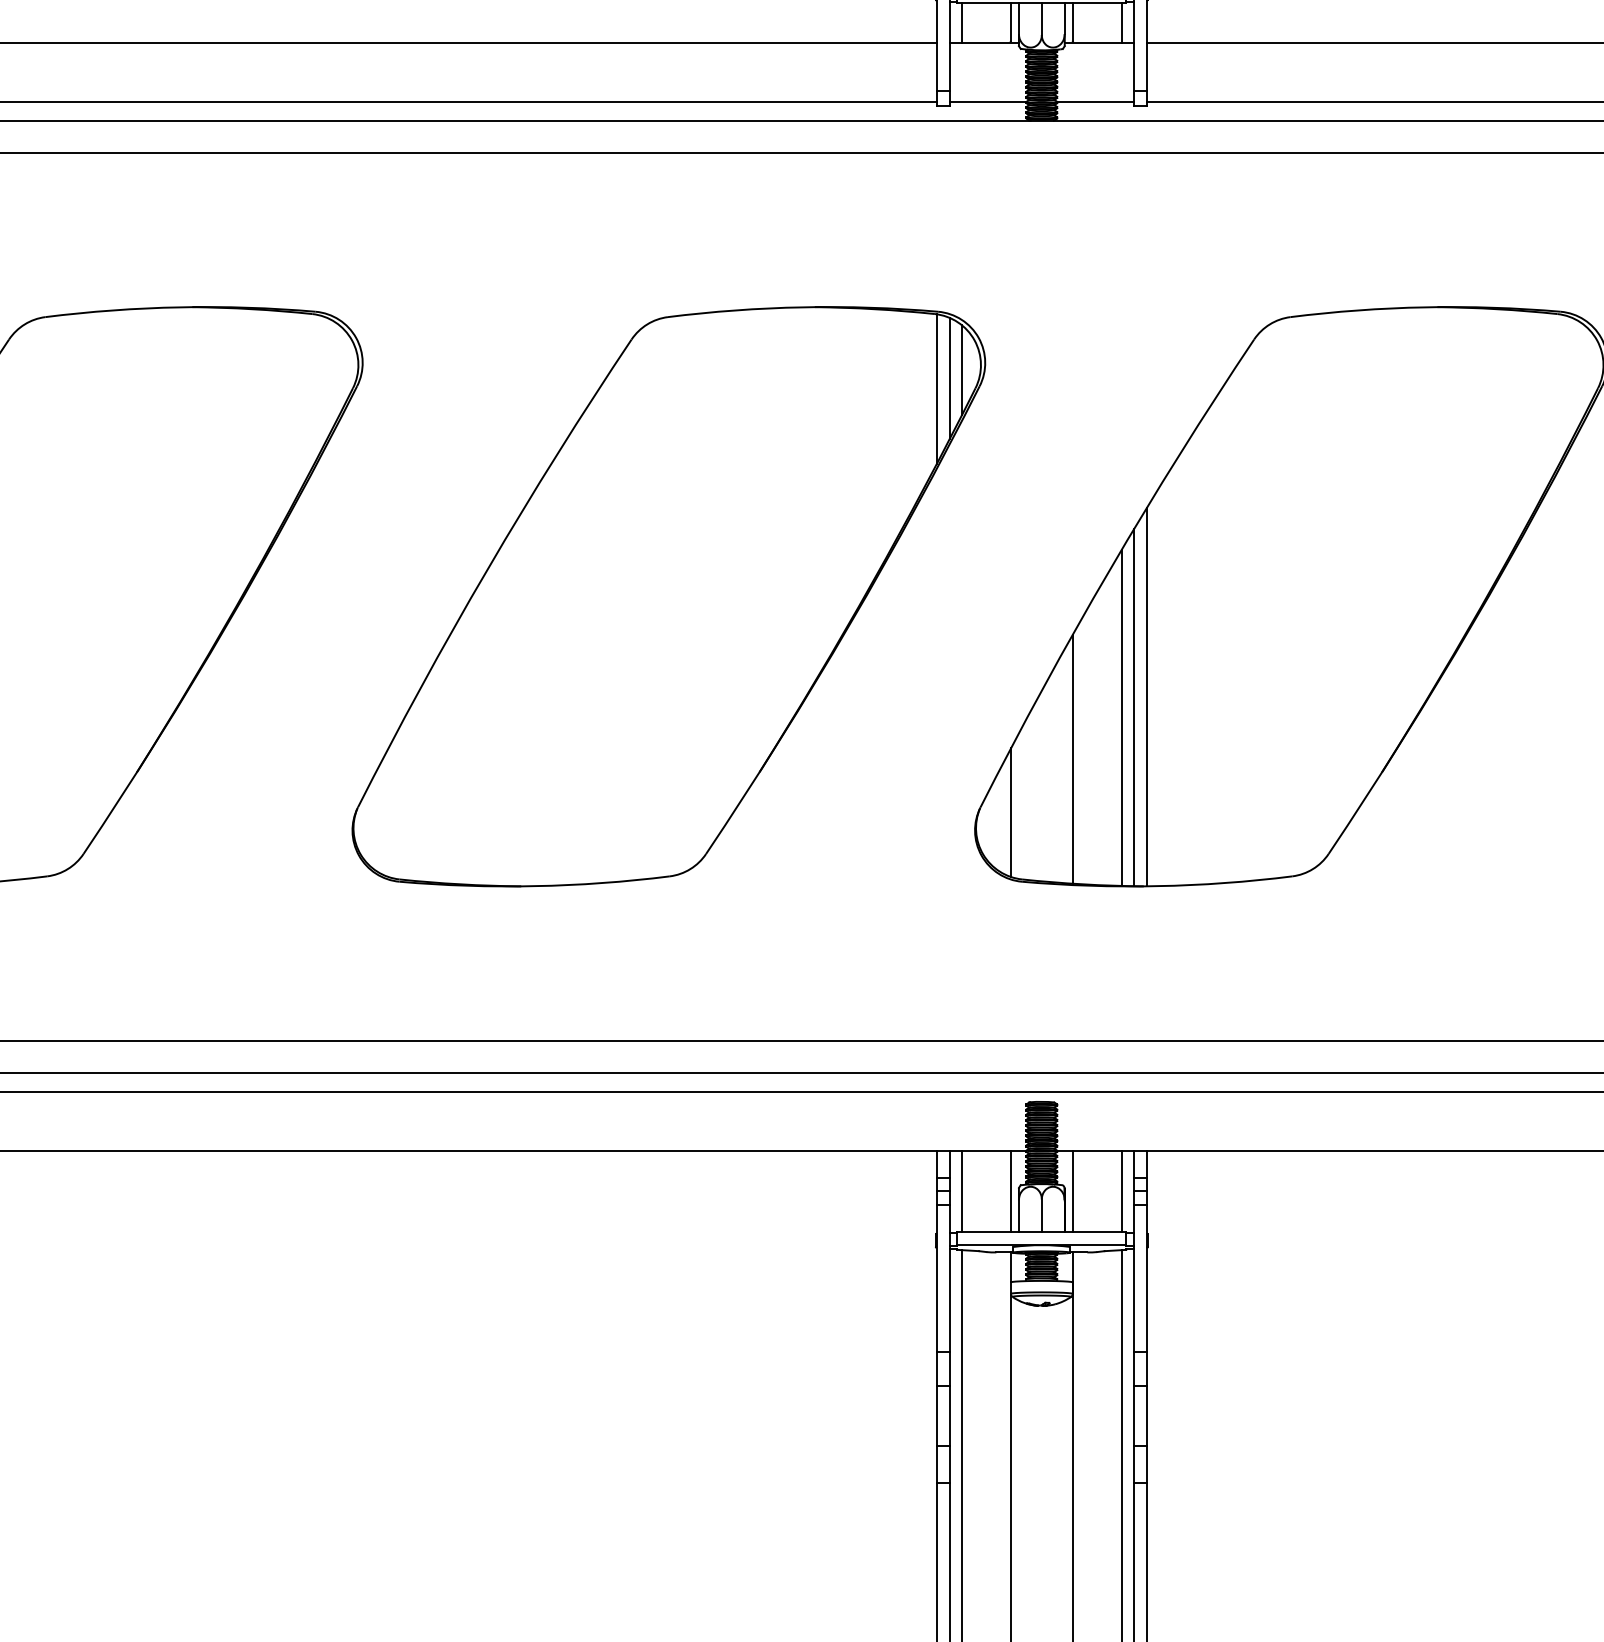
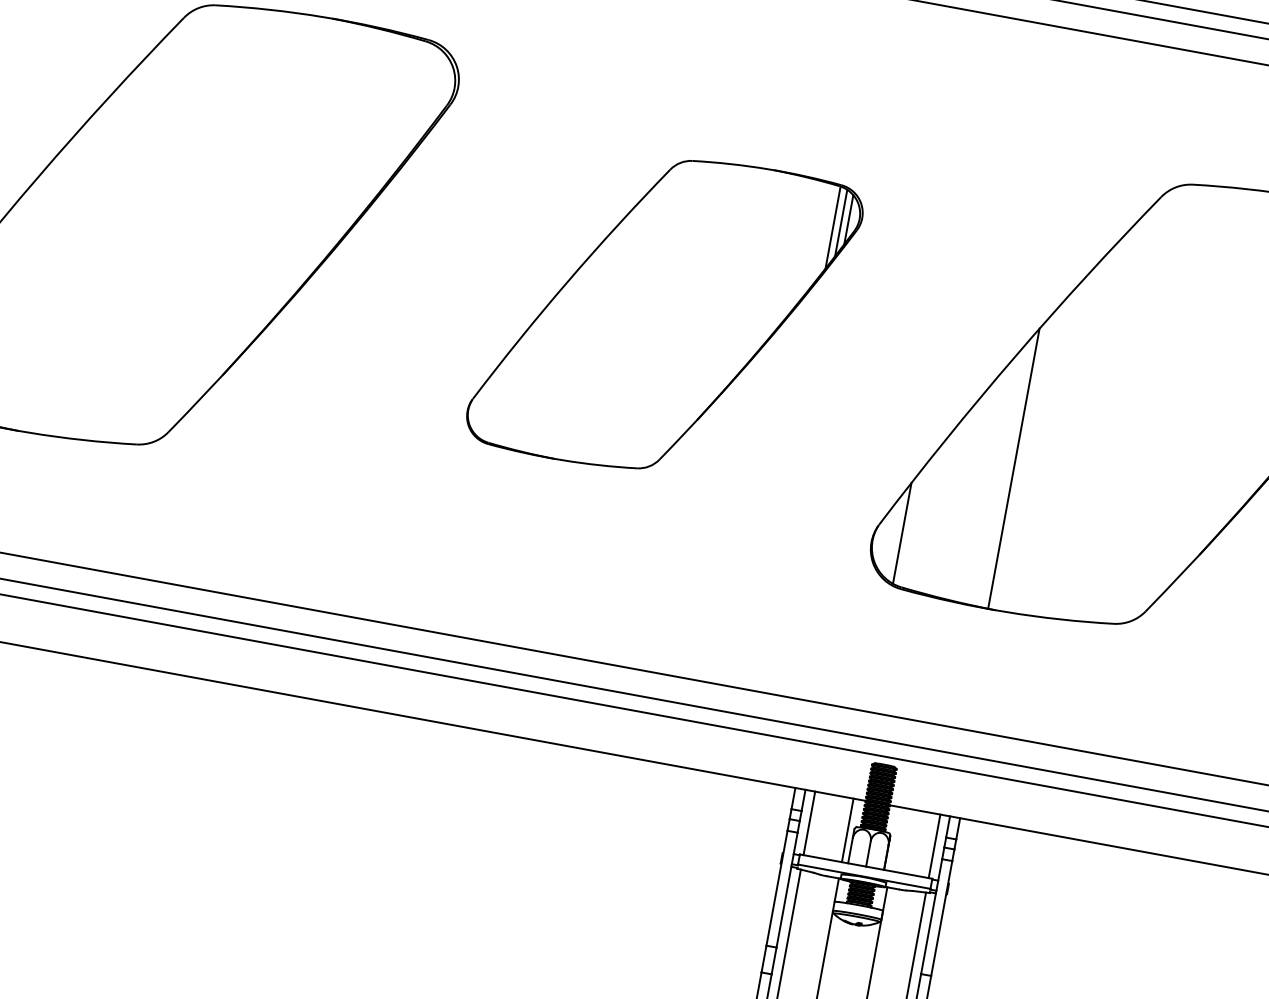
part: (668, 596) -> (664, 314), size x0.7
line: (1146, 696) -> (1025, 461), removed
line: (1121, 717) -> (1002, 474), removed
line: (1072, 758) -> (958, 499), removed
line: (1072, 1190) -> (896, 838), removed

